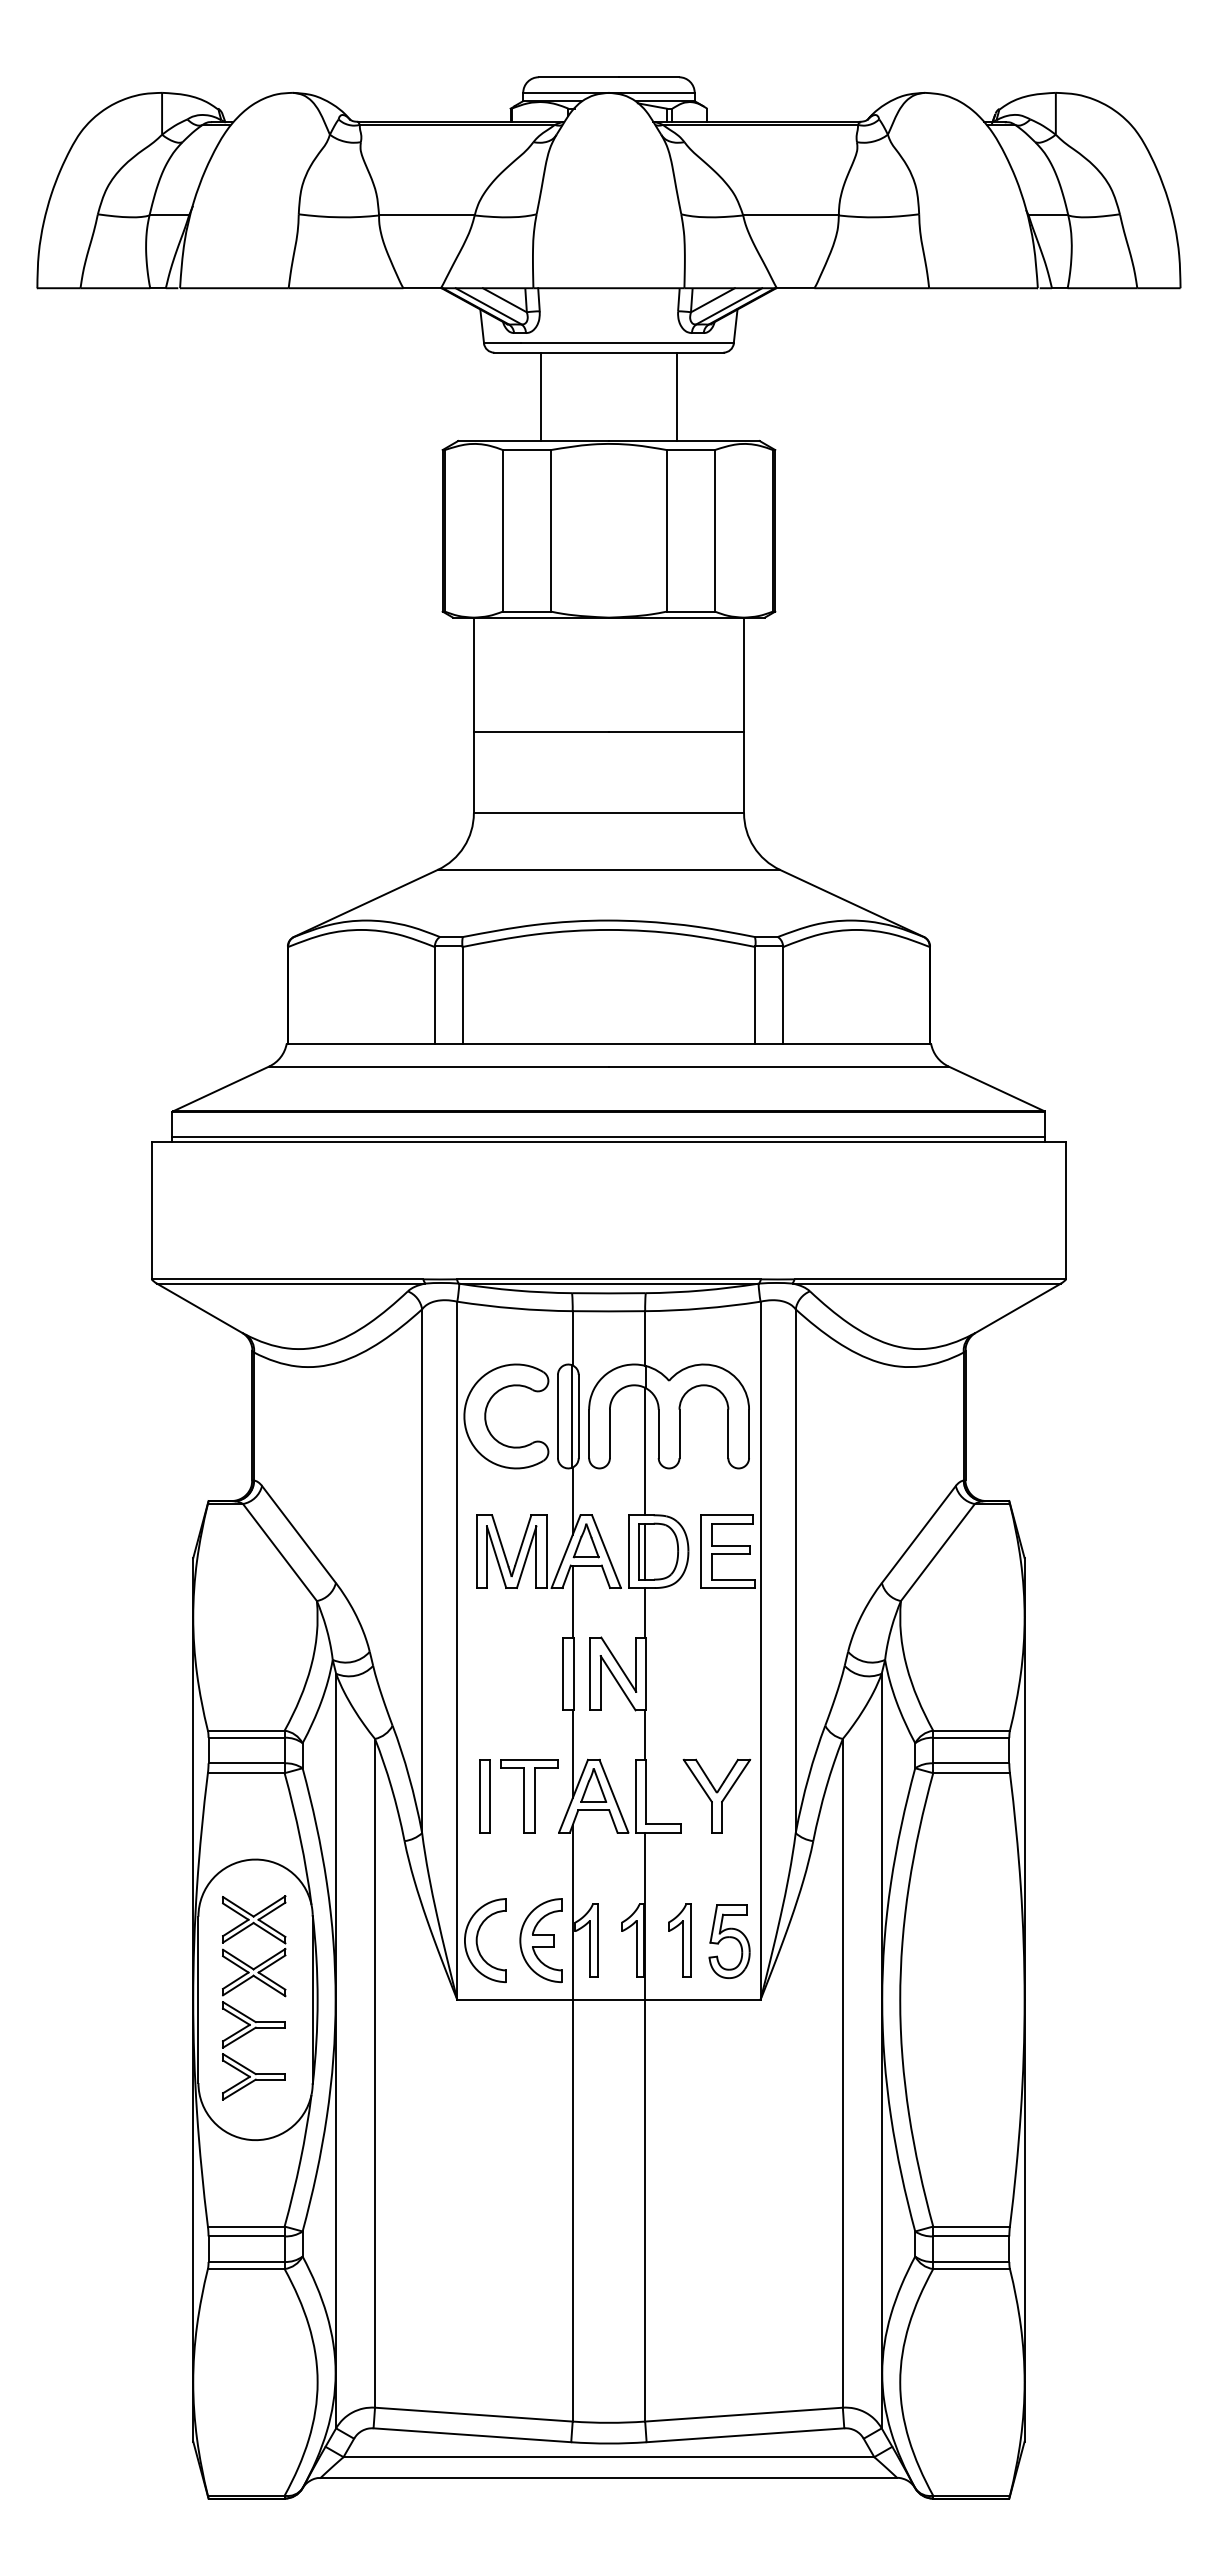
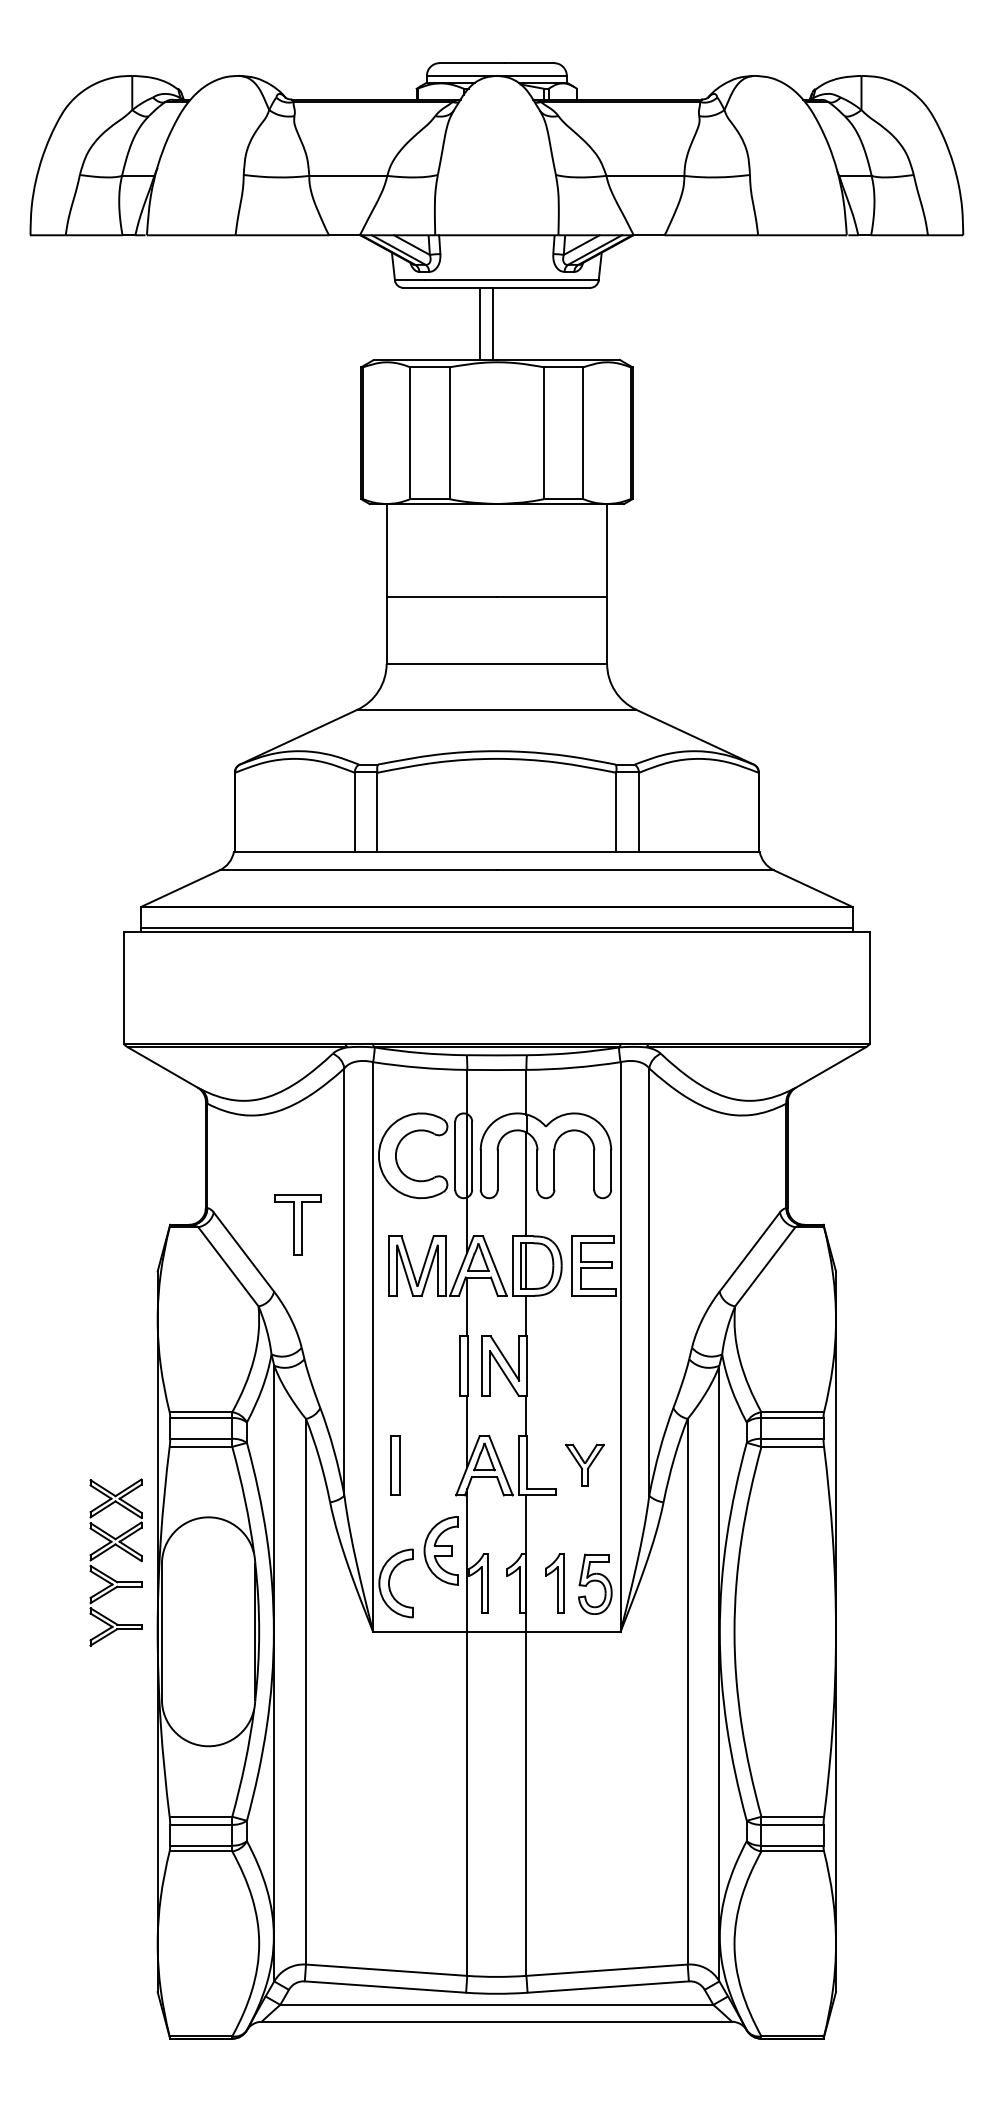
line: (541, 396) -> (480, 323), moved
line: (676, 396) -> (493, 323), moved
part: (716, 1795) -> (584, 1465), size x0.7
part: (529, 1796) -> (298, 1225), moved
part: (540, 1940) -> (441, 1550), moved
part: (263, 1983) -> (123, 1550), moved

